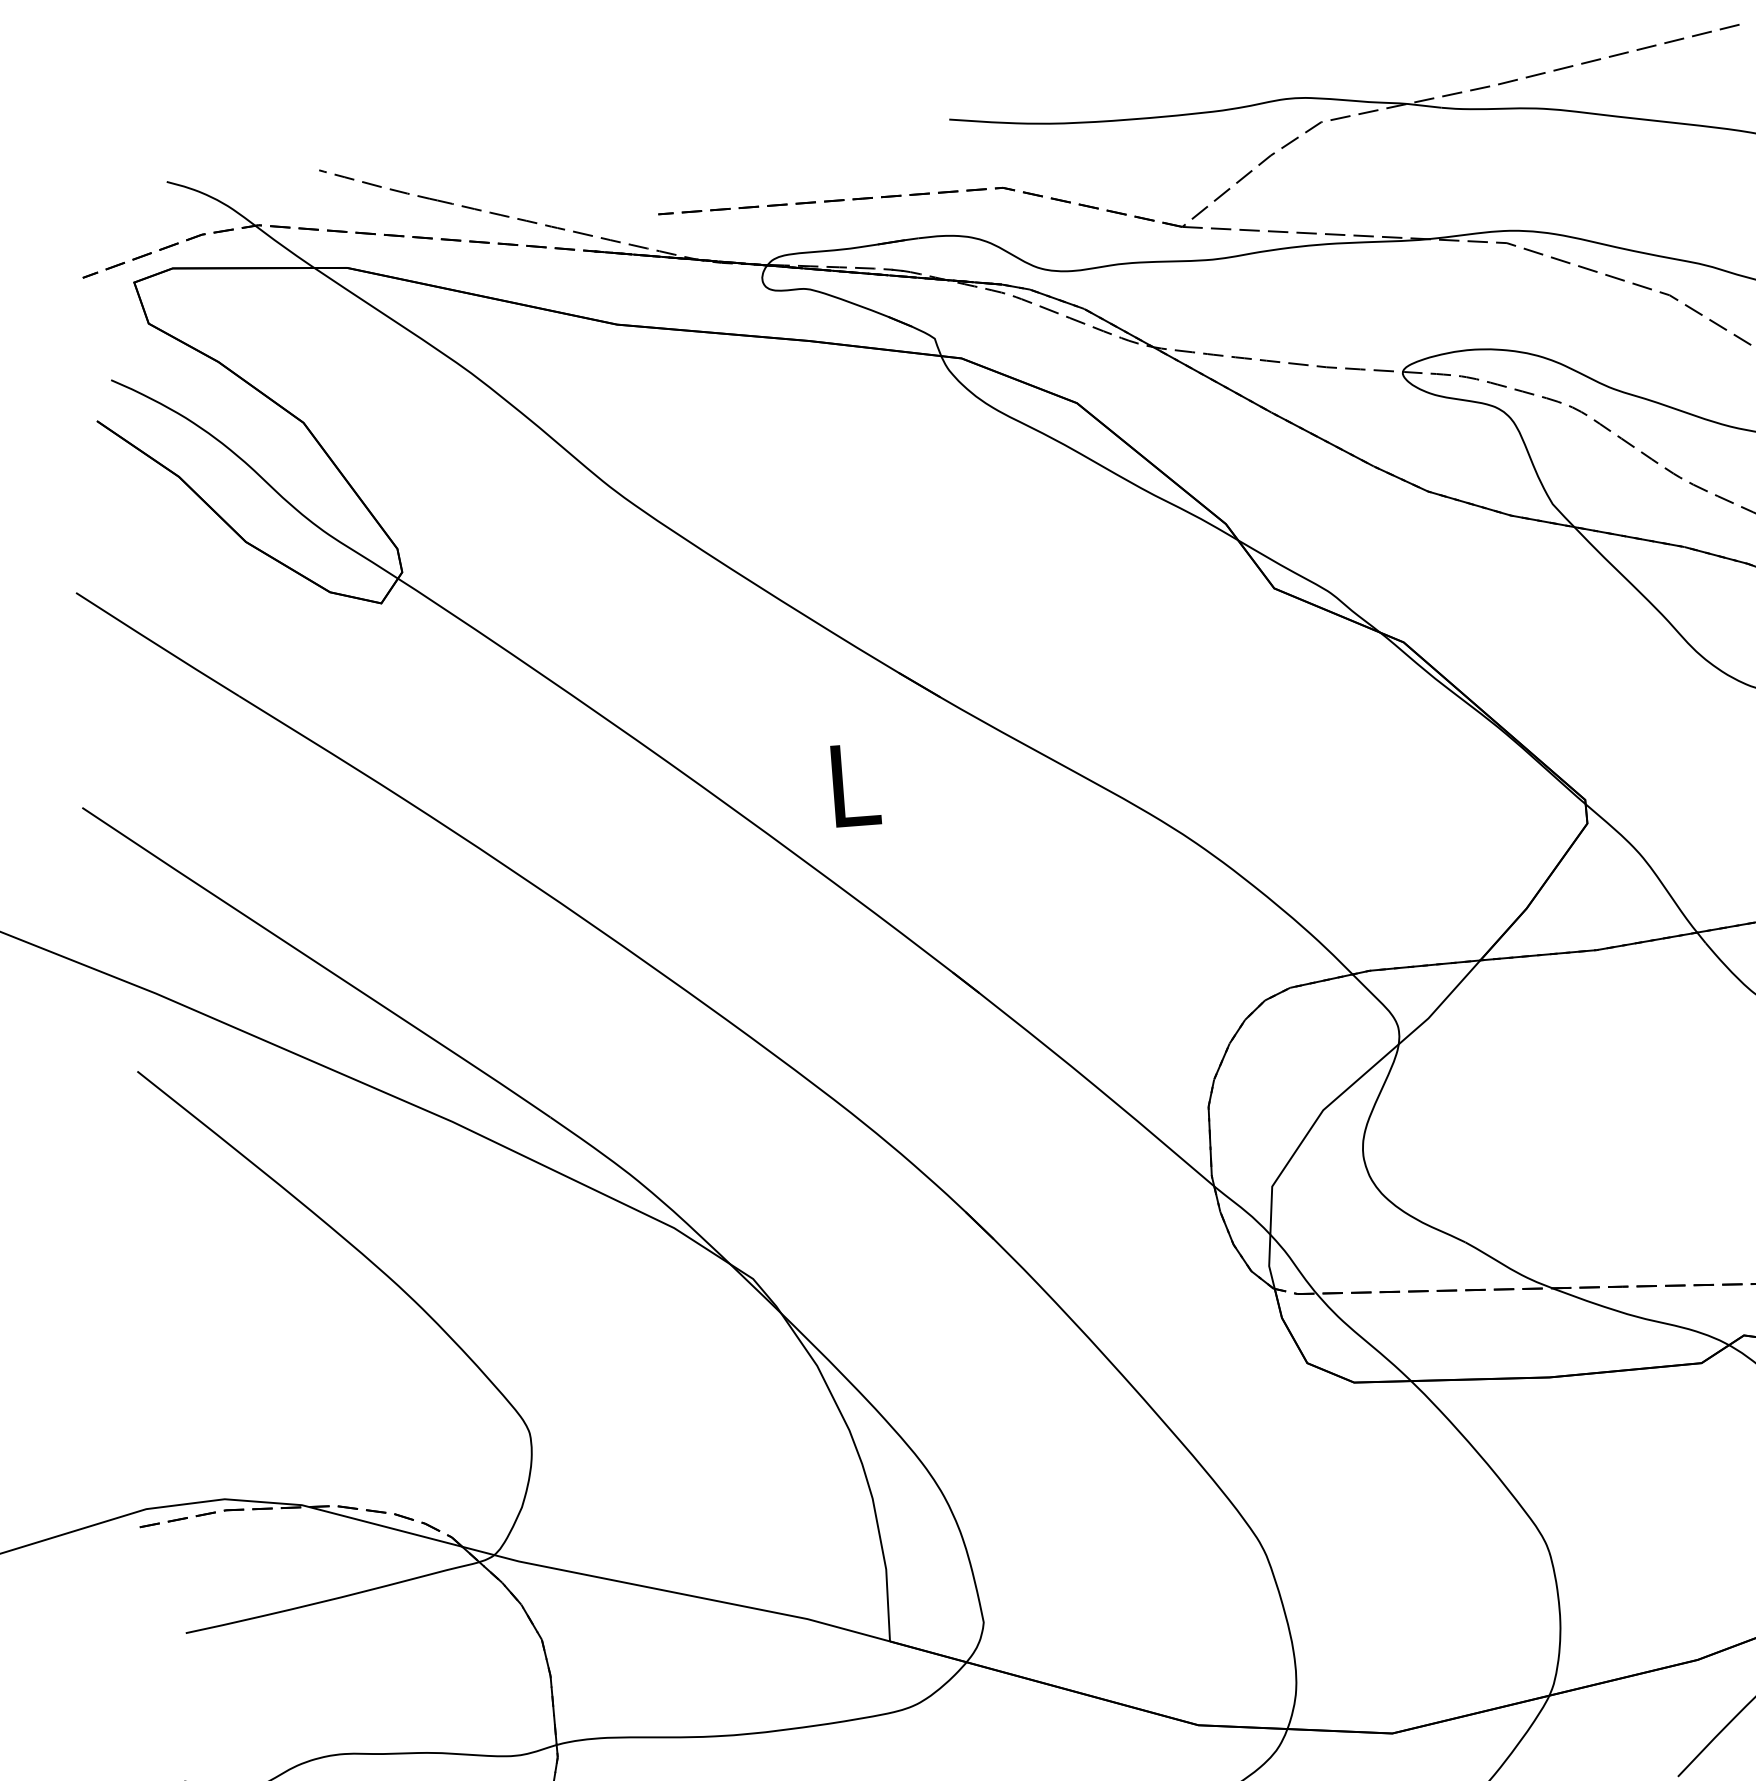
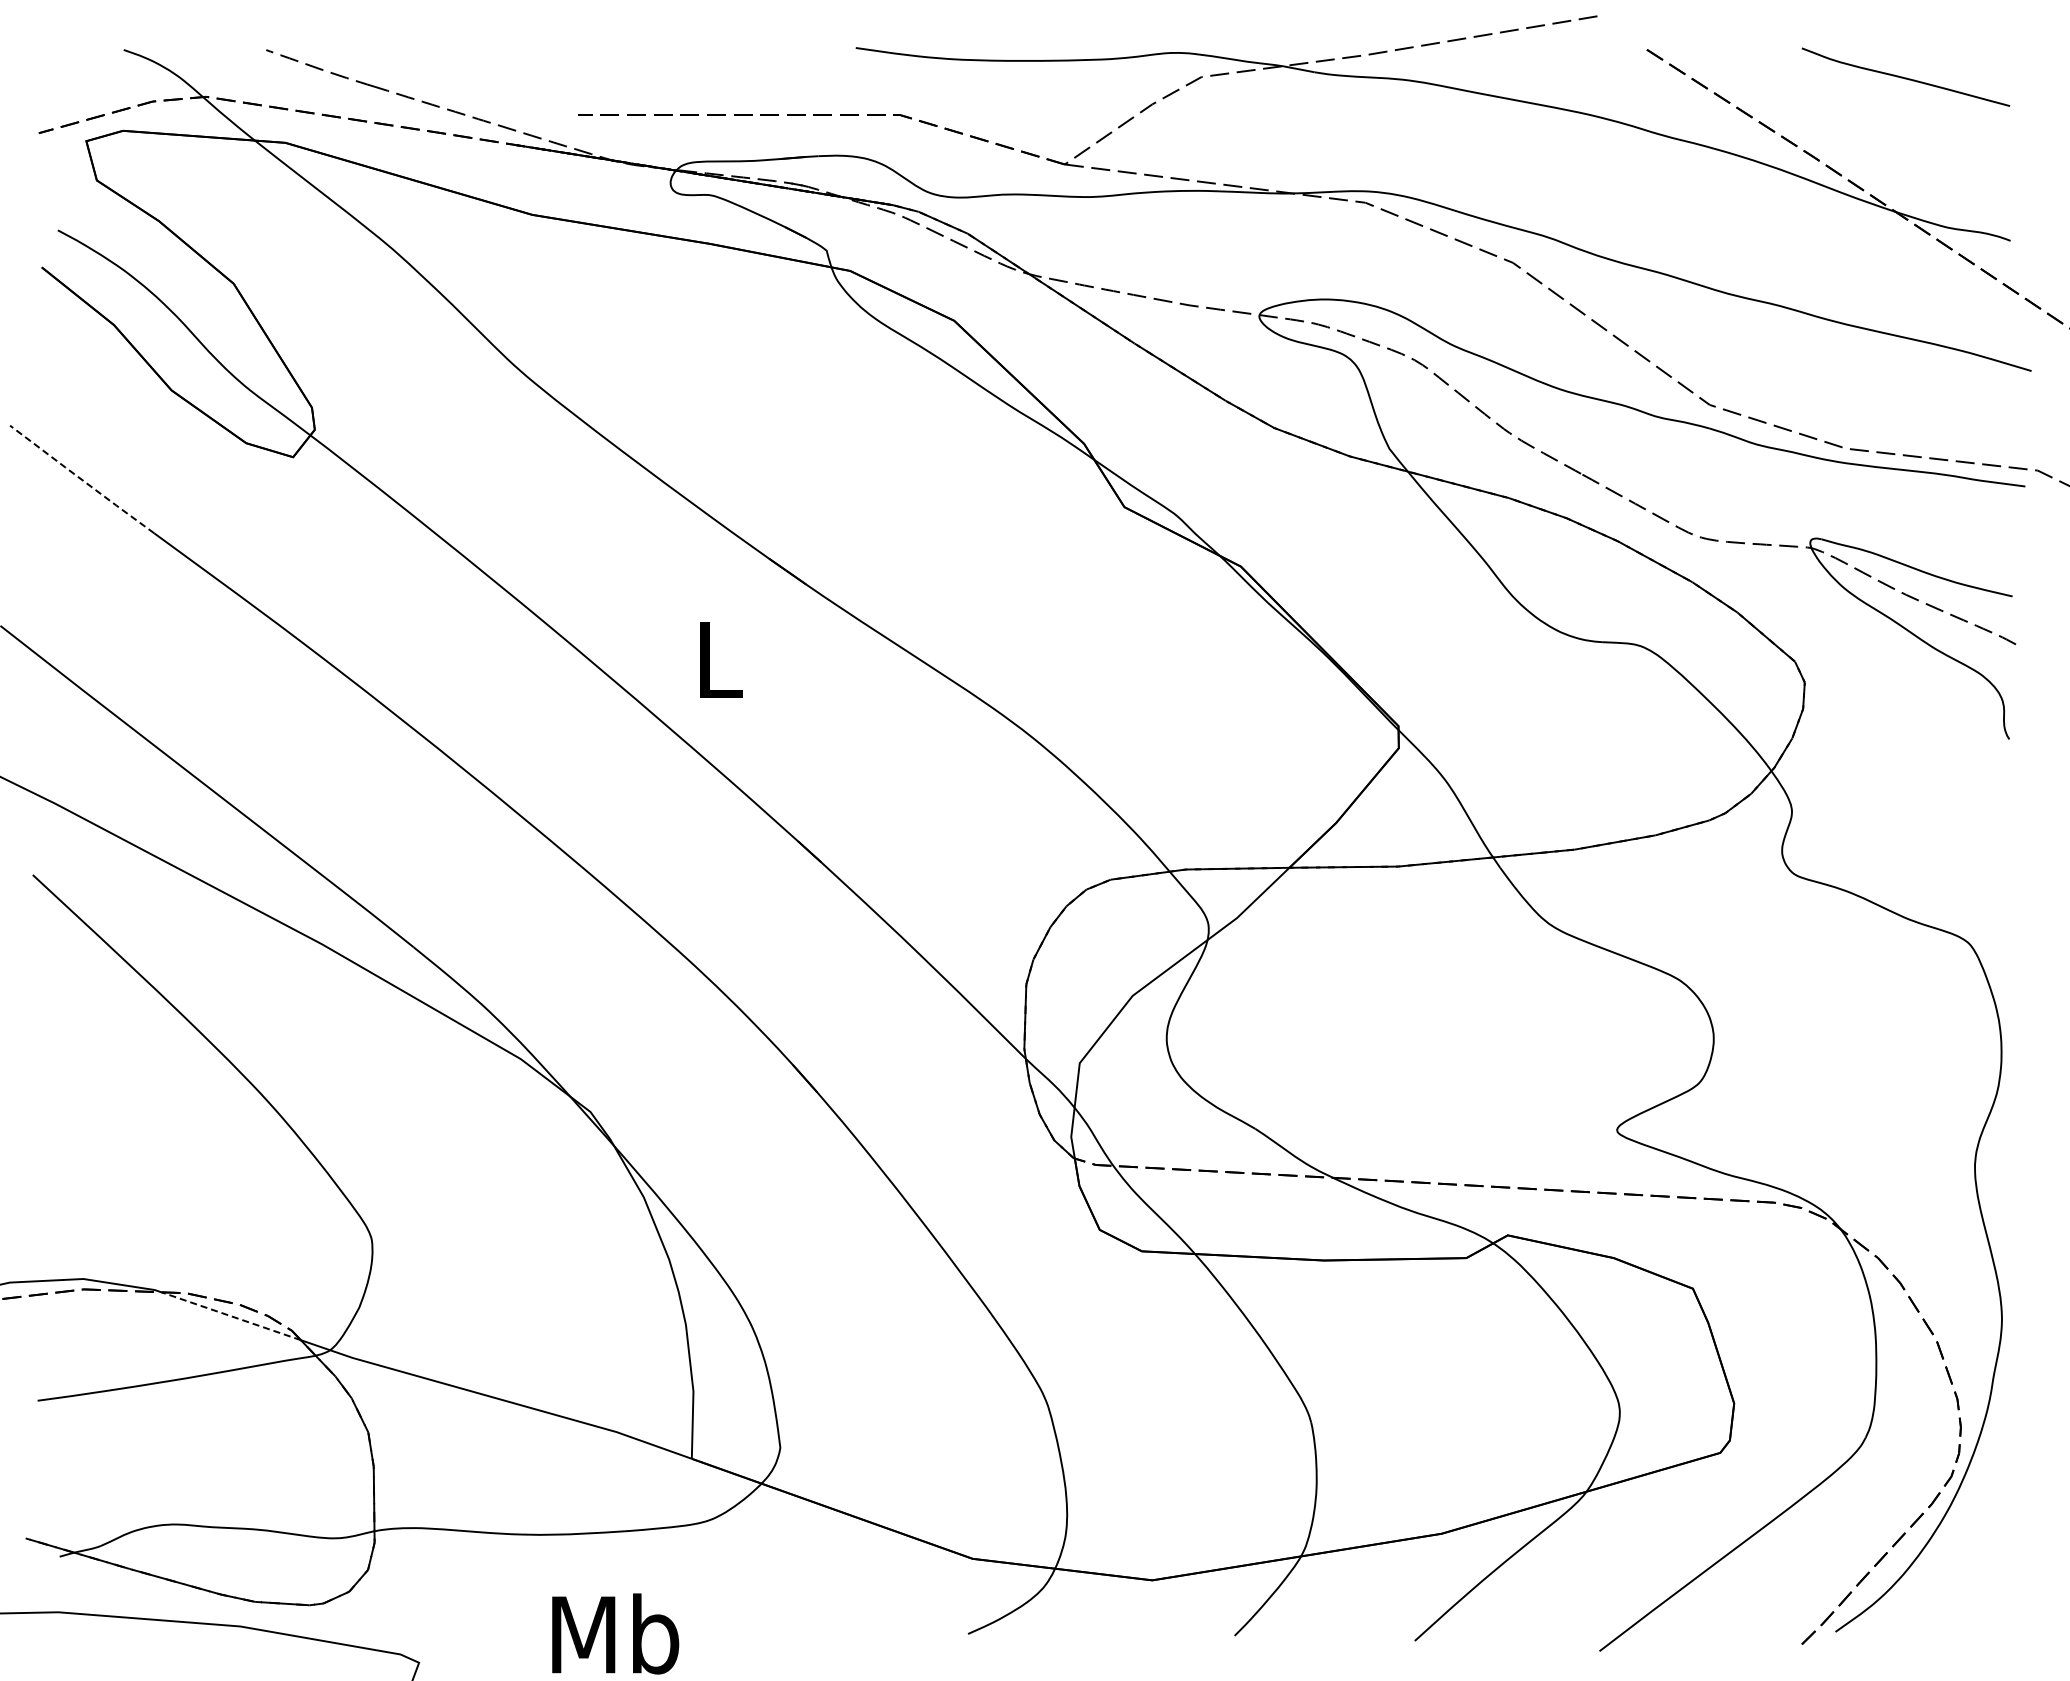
line: (156, 644) -> (81, 479), solid -> dashed
line: (386, 1527) -> (231, 1316), solid -> dashed

